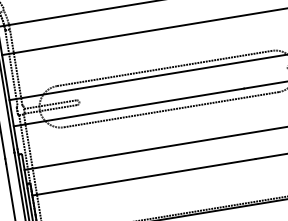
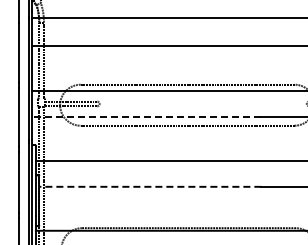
line: (128, 107) -> (146, 116), solid -> dashed
line: (144, 176) -> (150, 186), solid -> dashed

